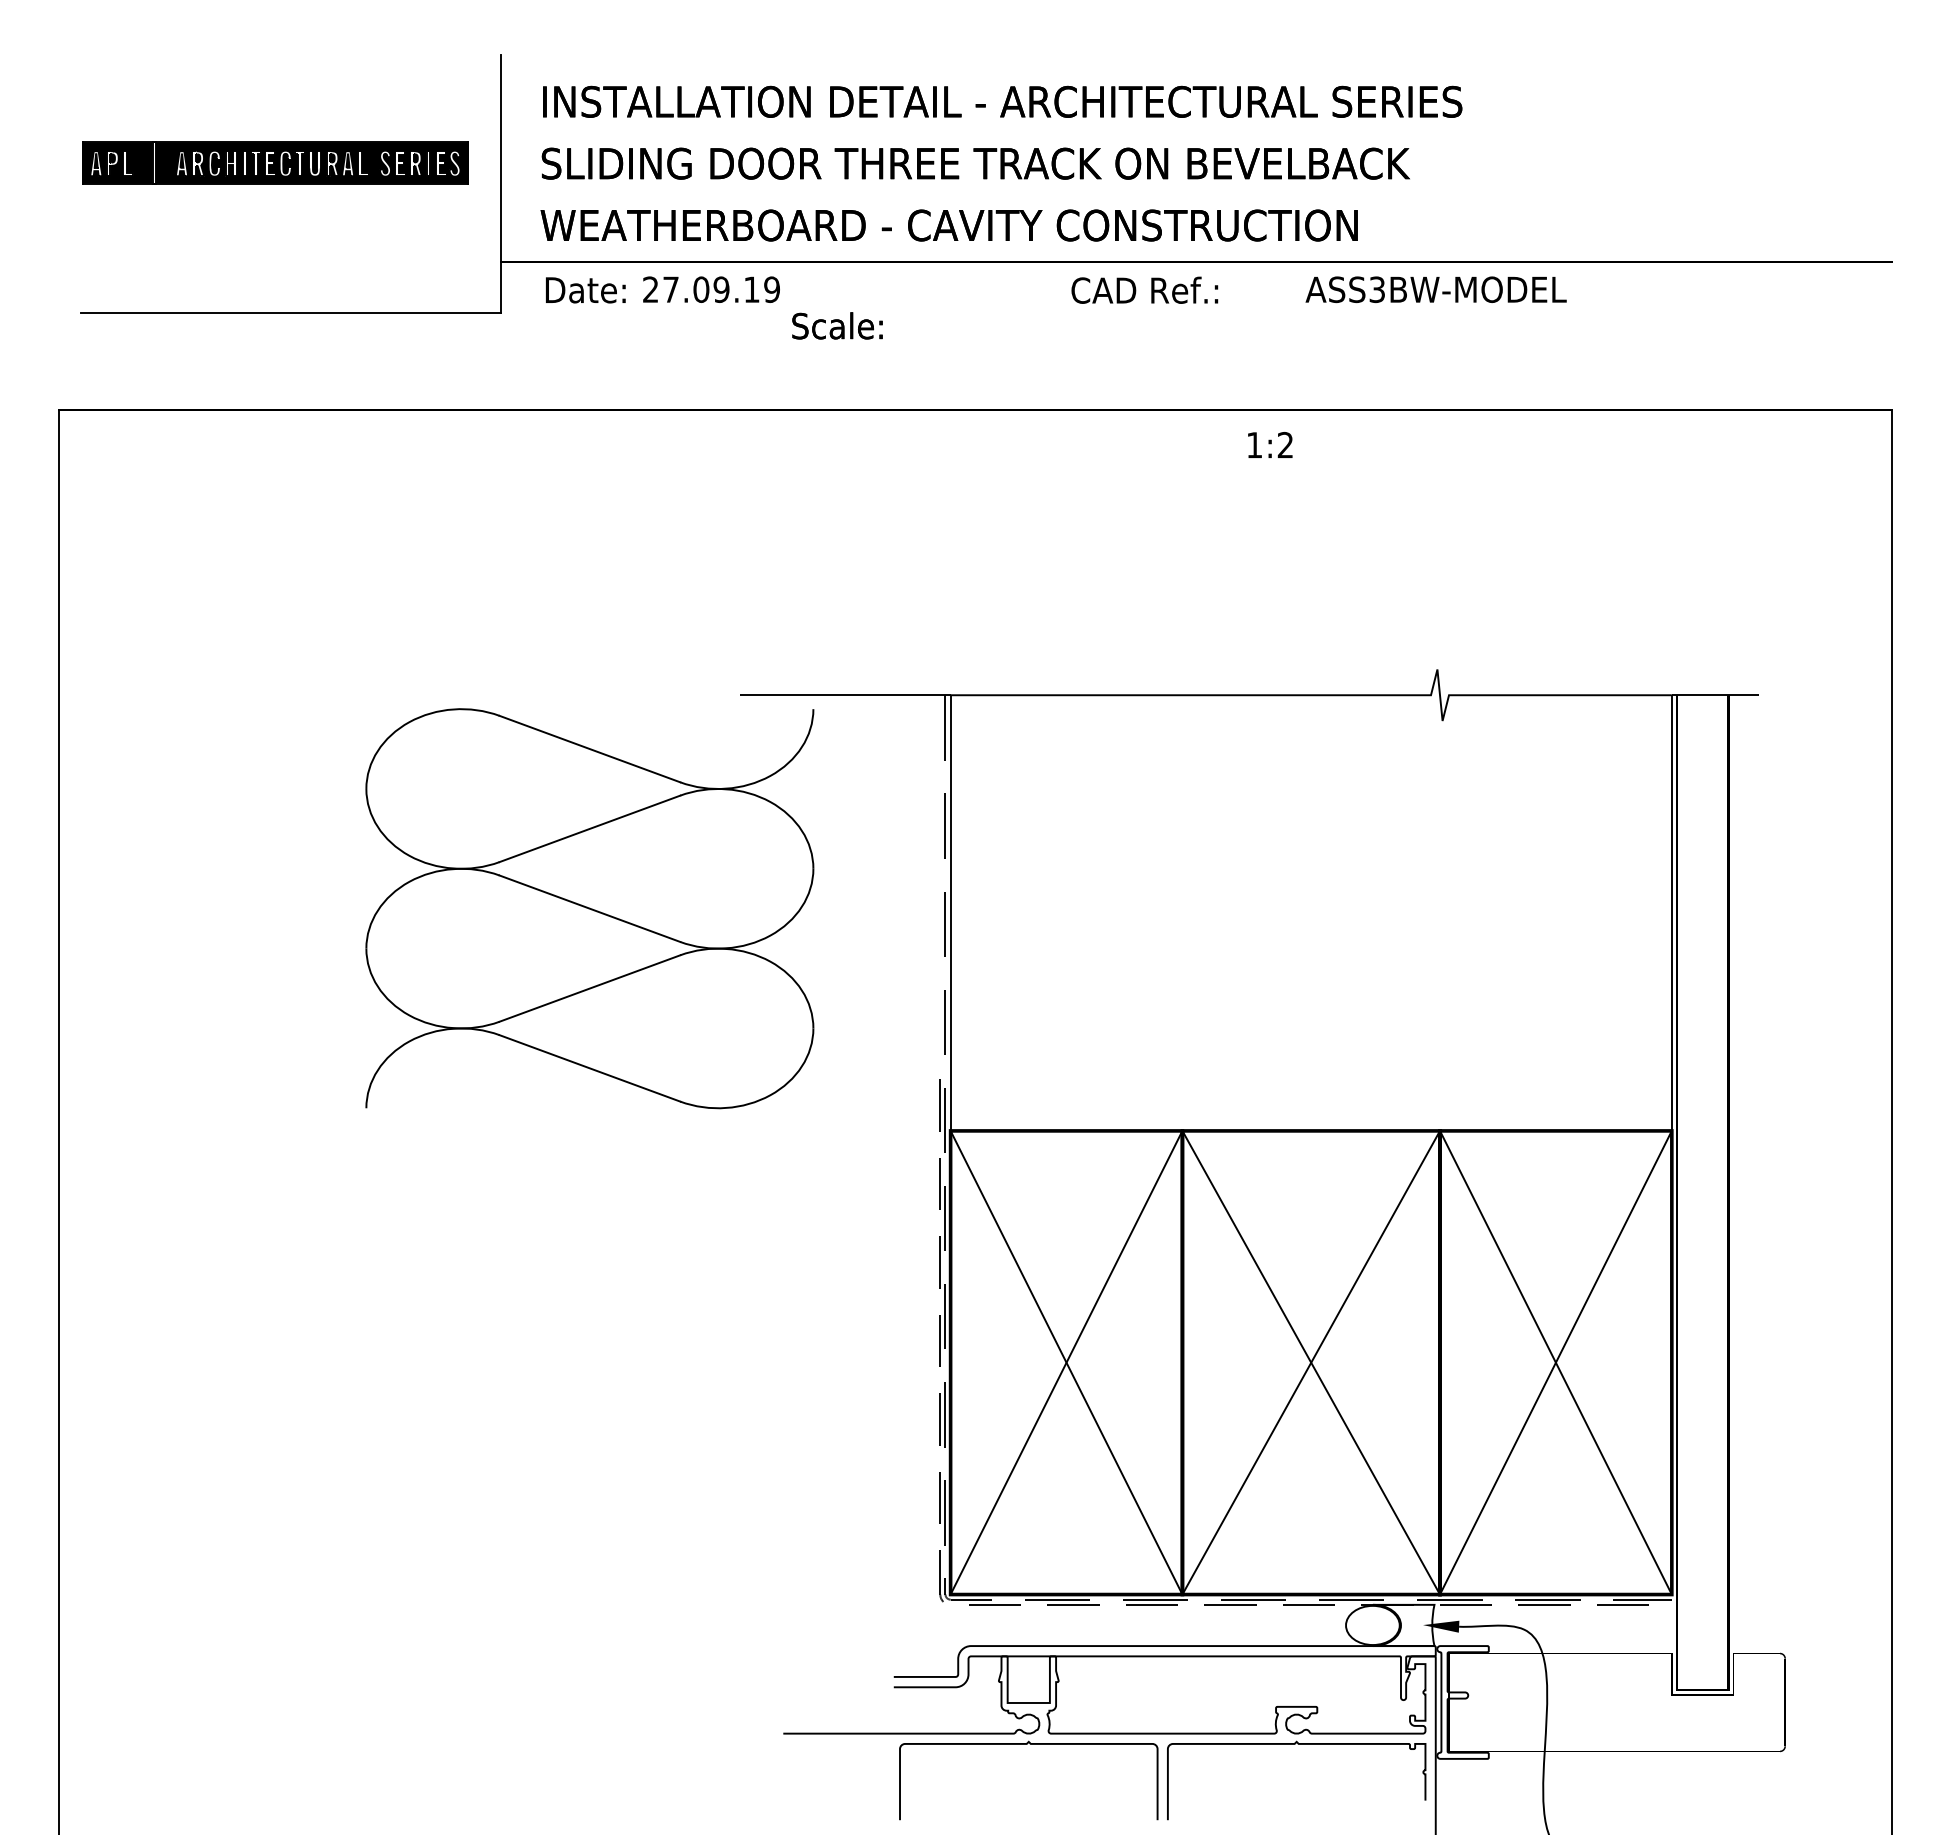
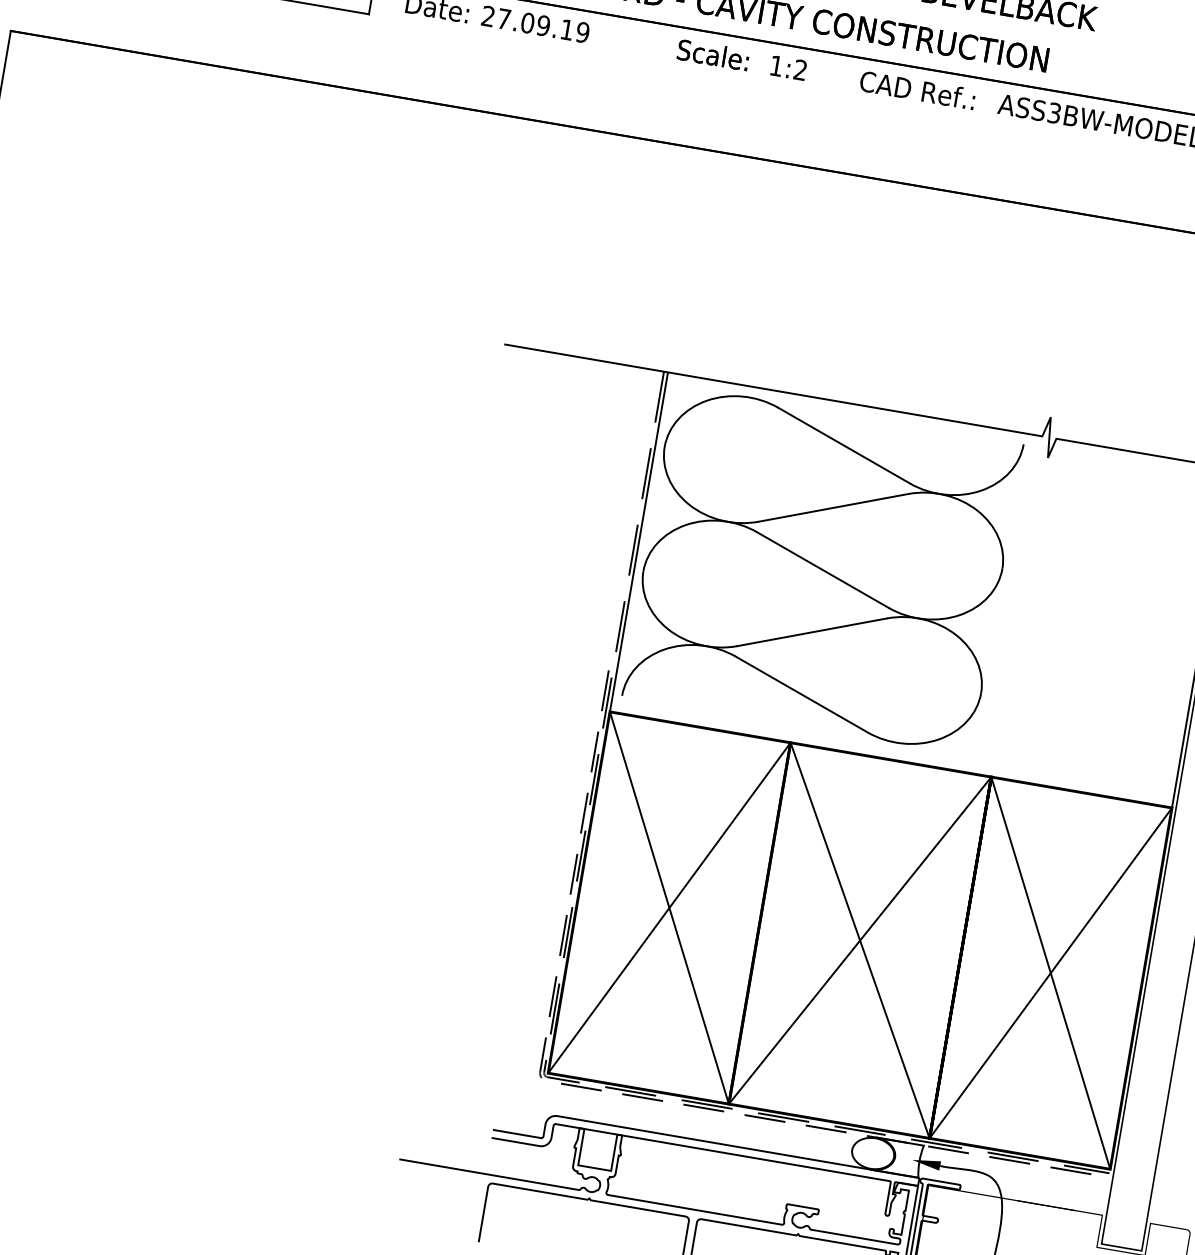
text: (1144, 289) -> (917, 89), moved
text: (837, 325) -> (713, 54), moved
text: (1270, 444) -> (788, 67), moved
part: (589, 908) -> (822, 569), moved

